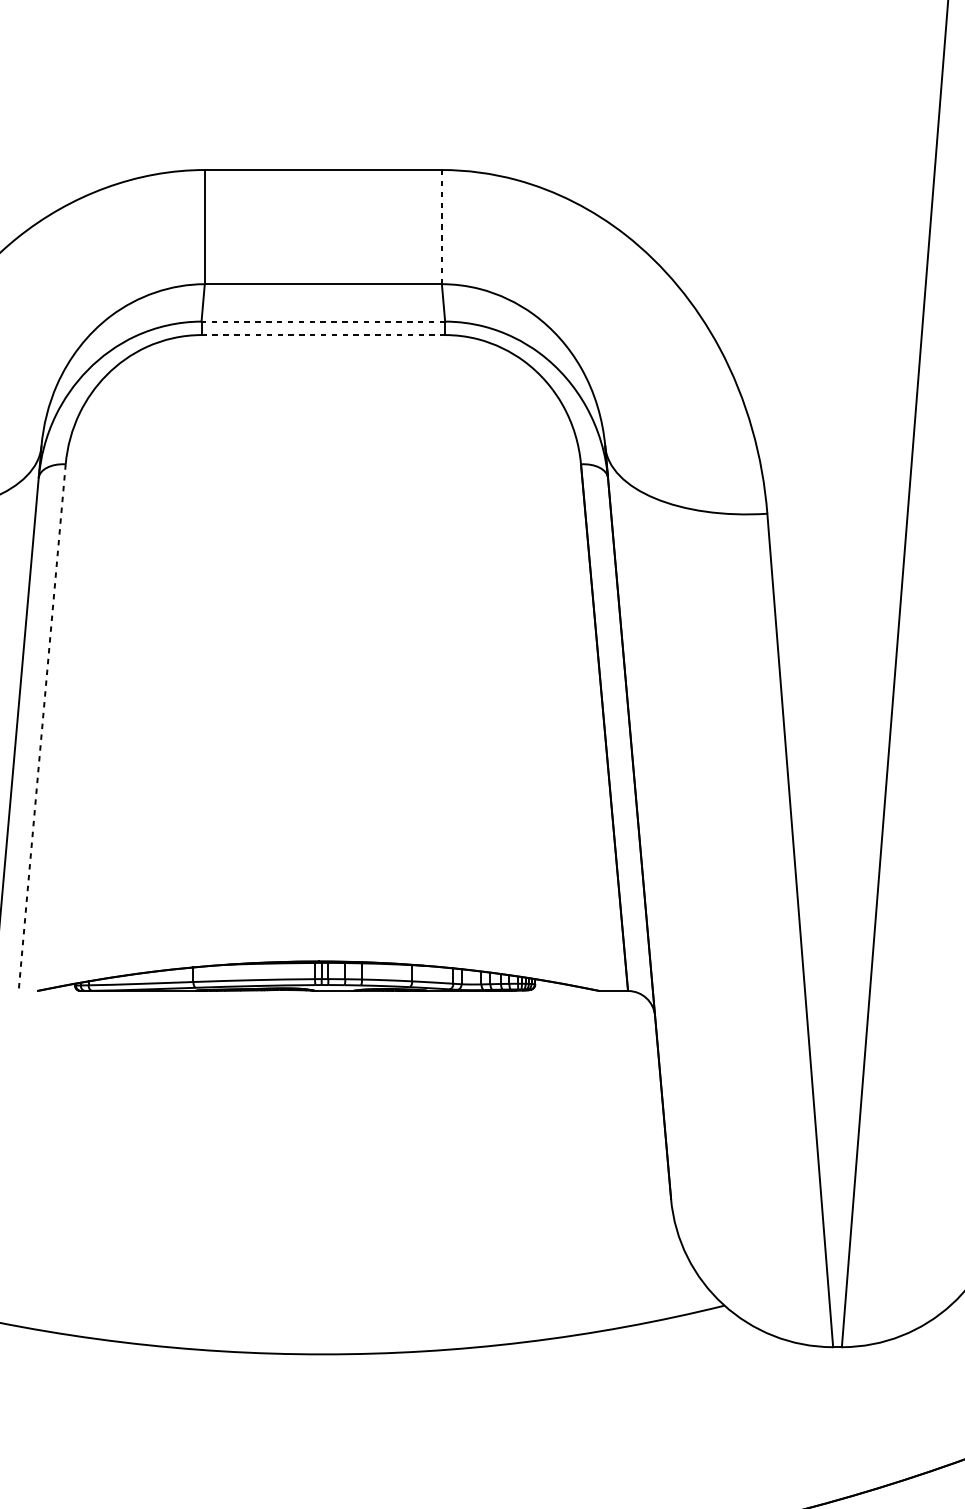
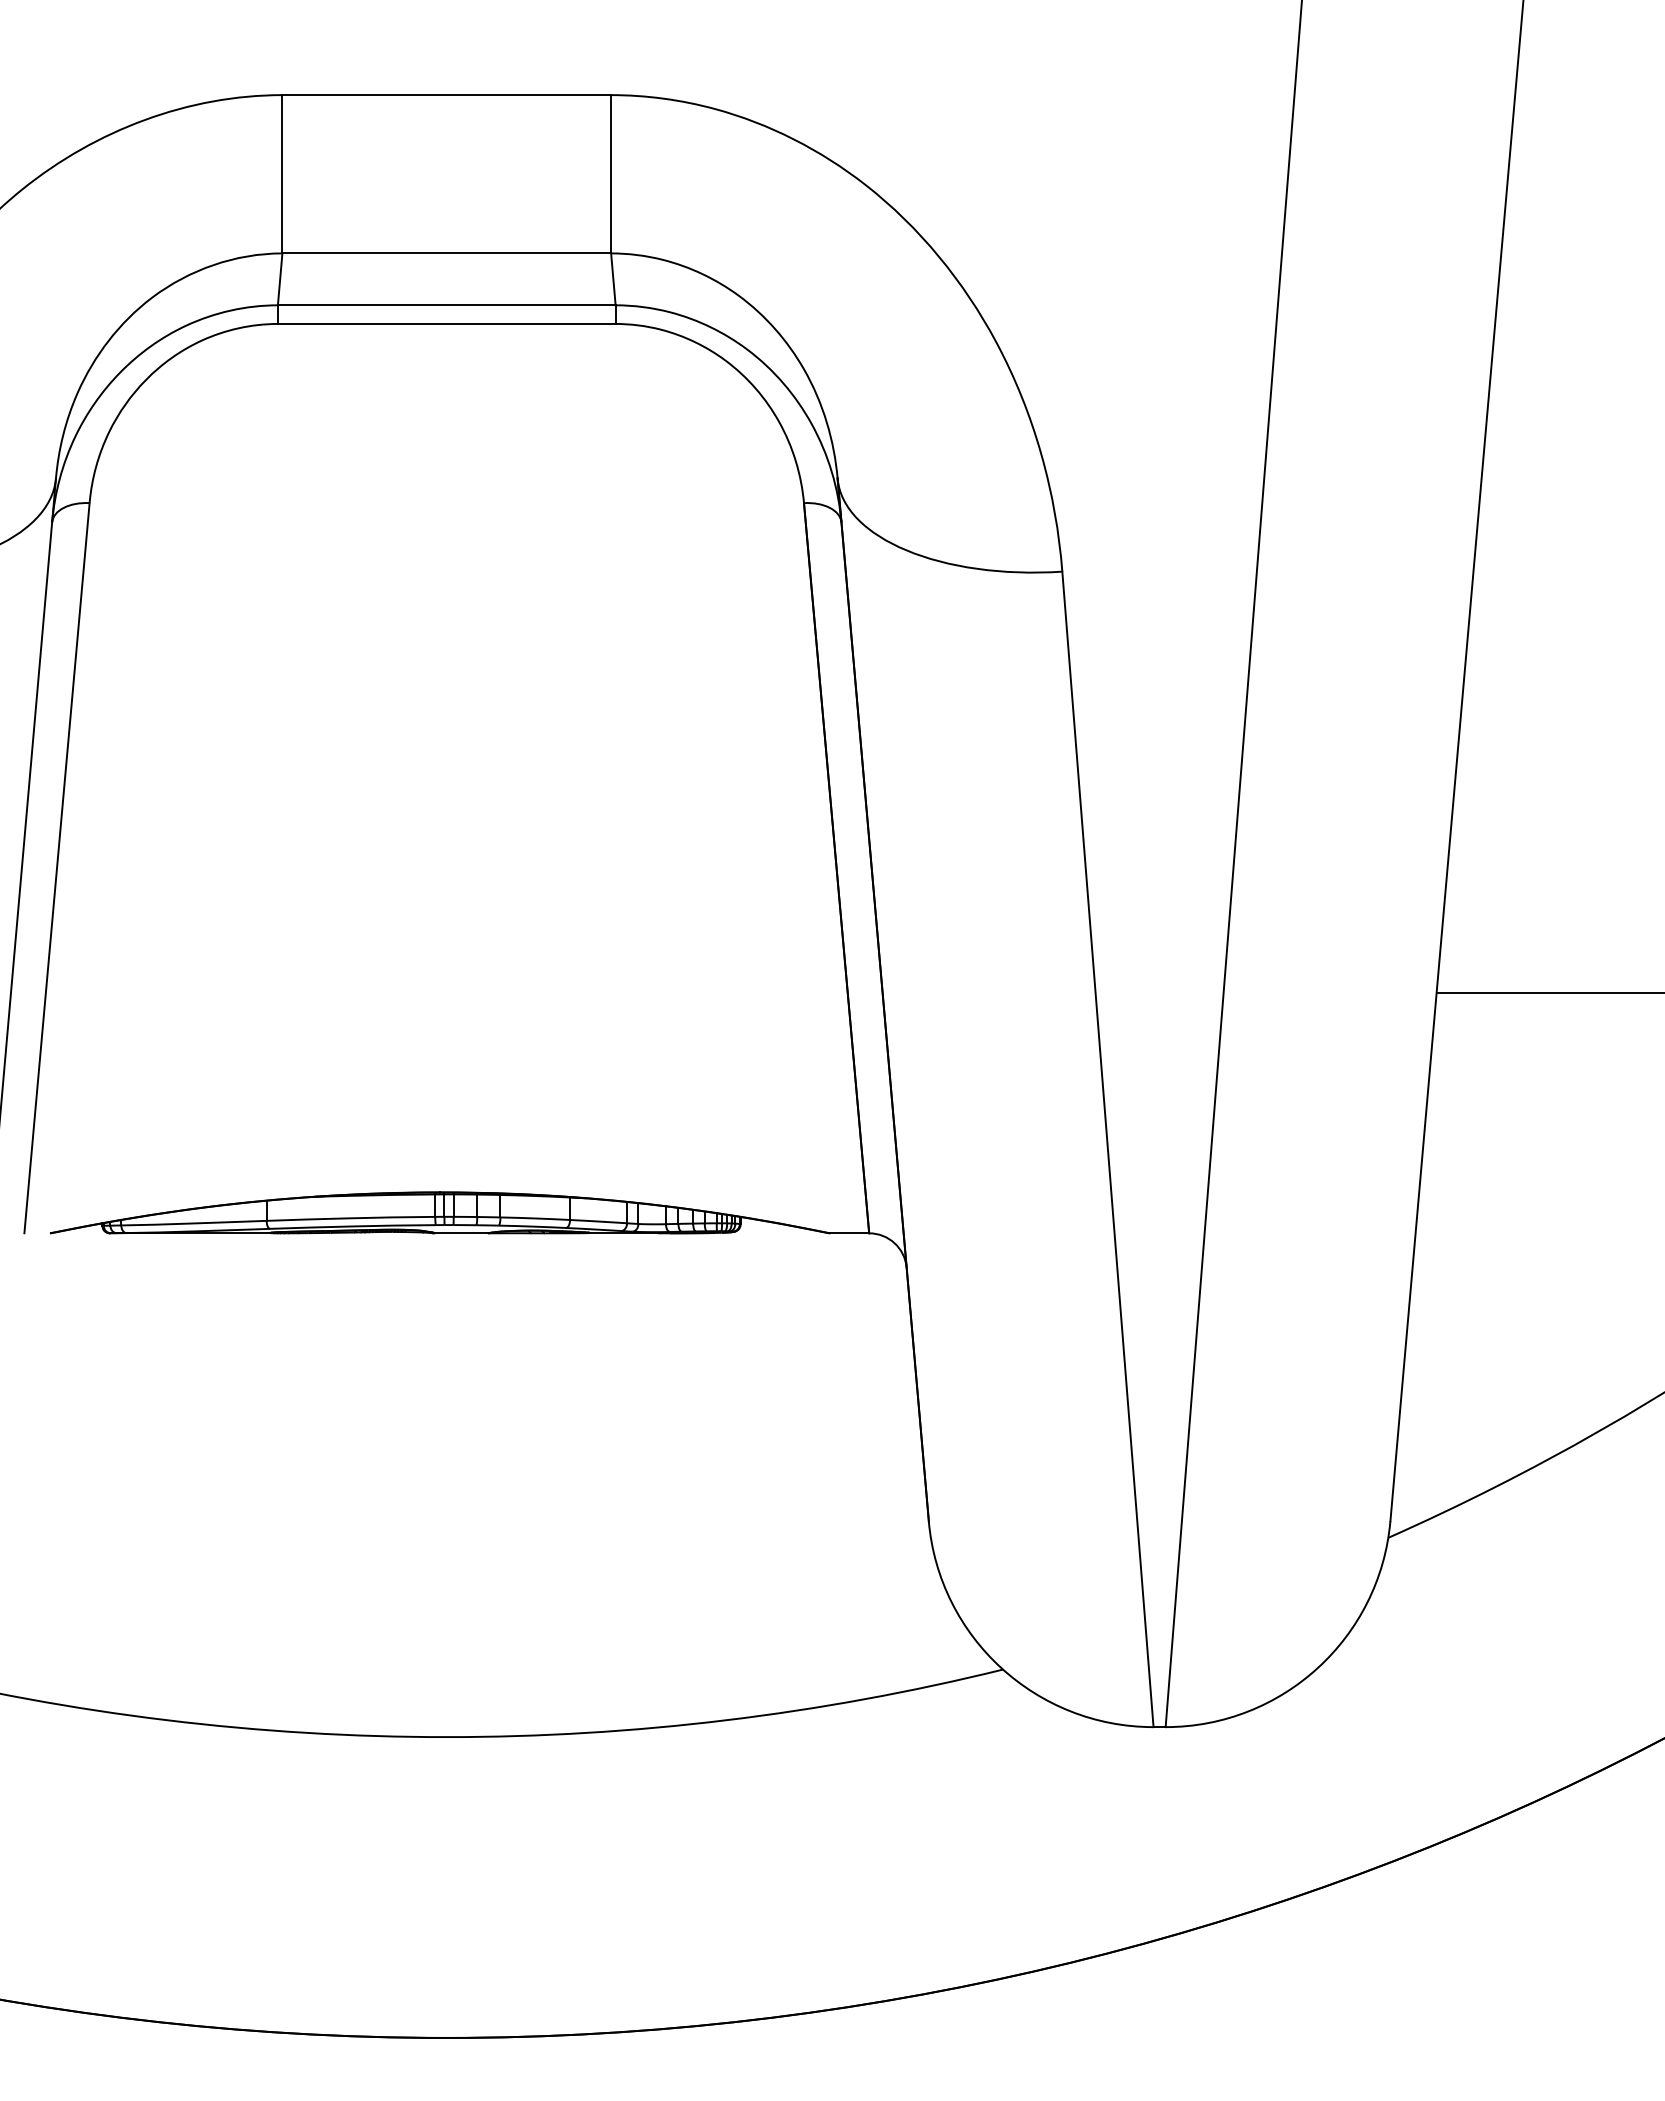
line: (442, 227) -> (611, 174), dashed -> solid
line: (323, 321) -> (446, 305), dashed -> solid
line: (323, 334) -> (446, 323), dashed -> solid
line: (42, 727) -> (57, 868), dashed -> solid

